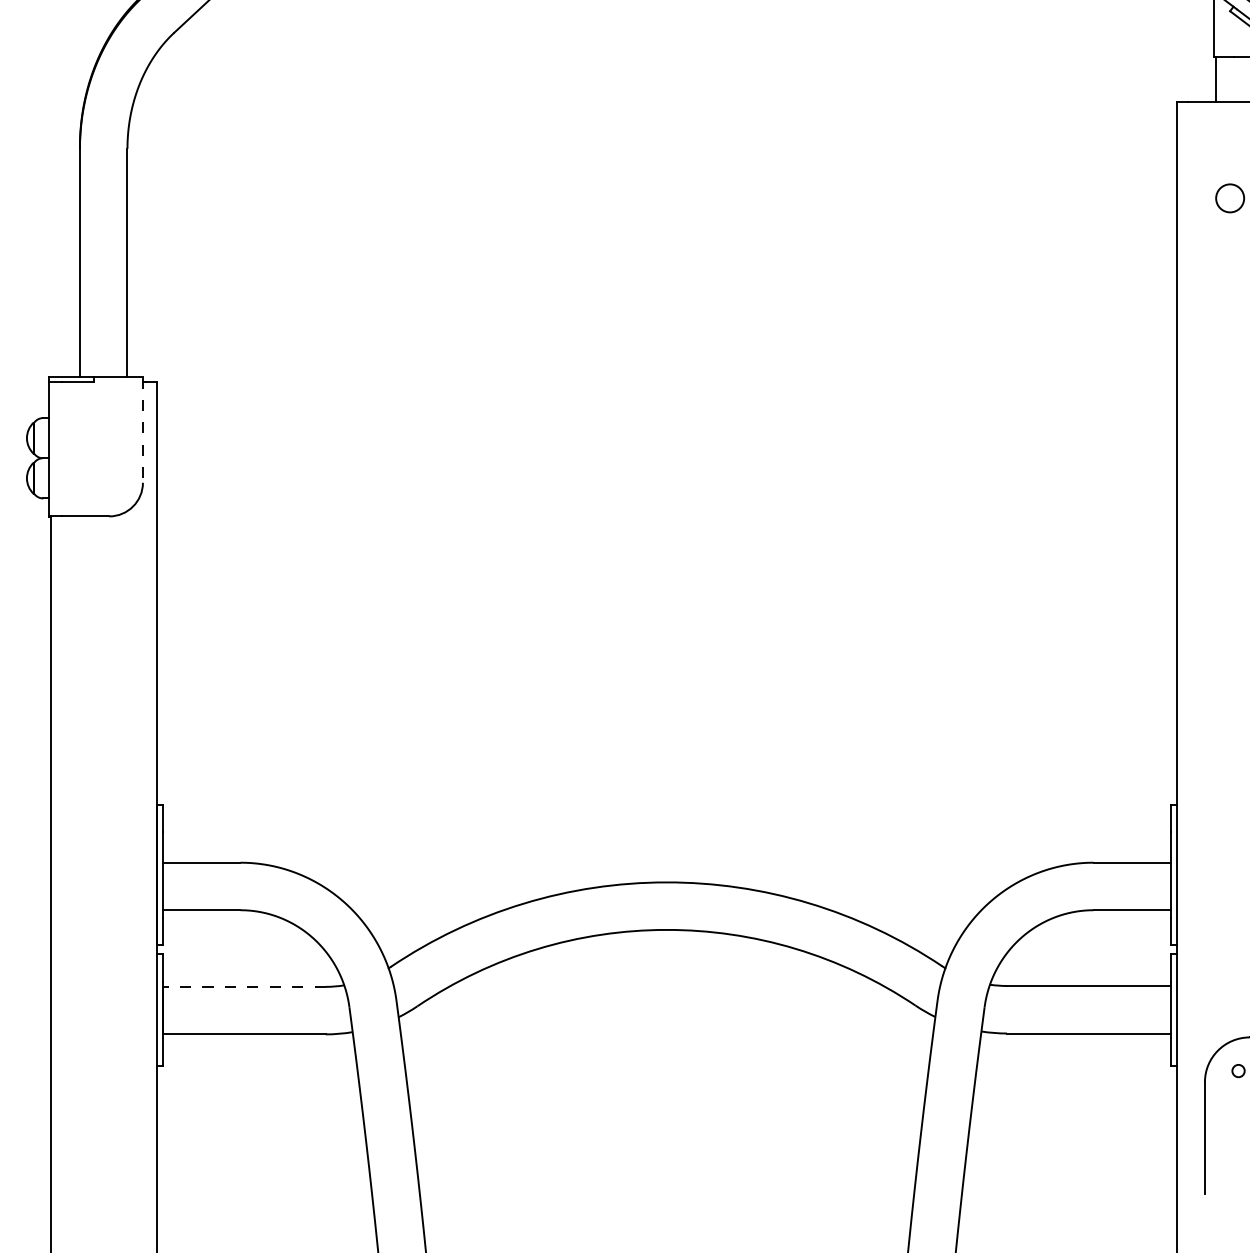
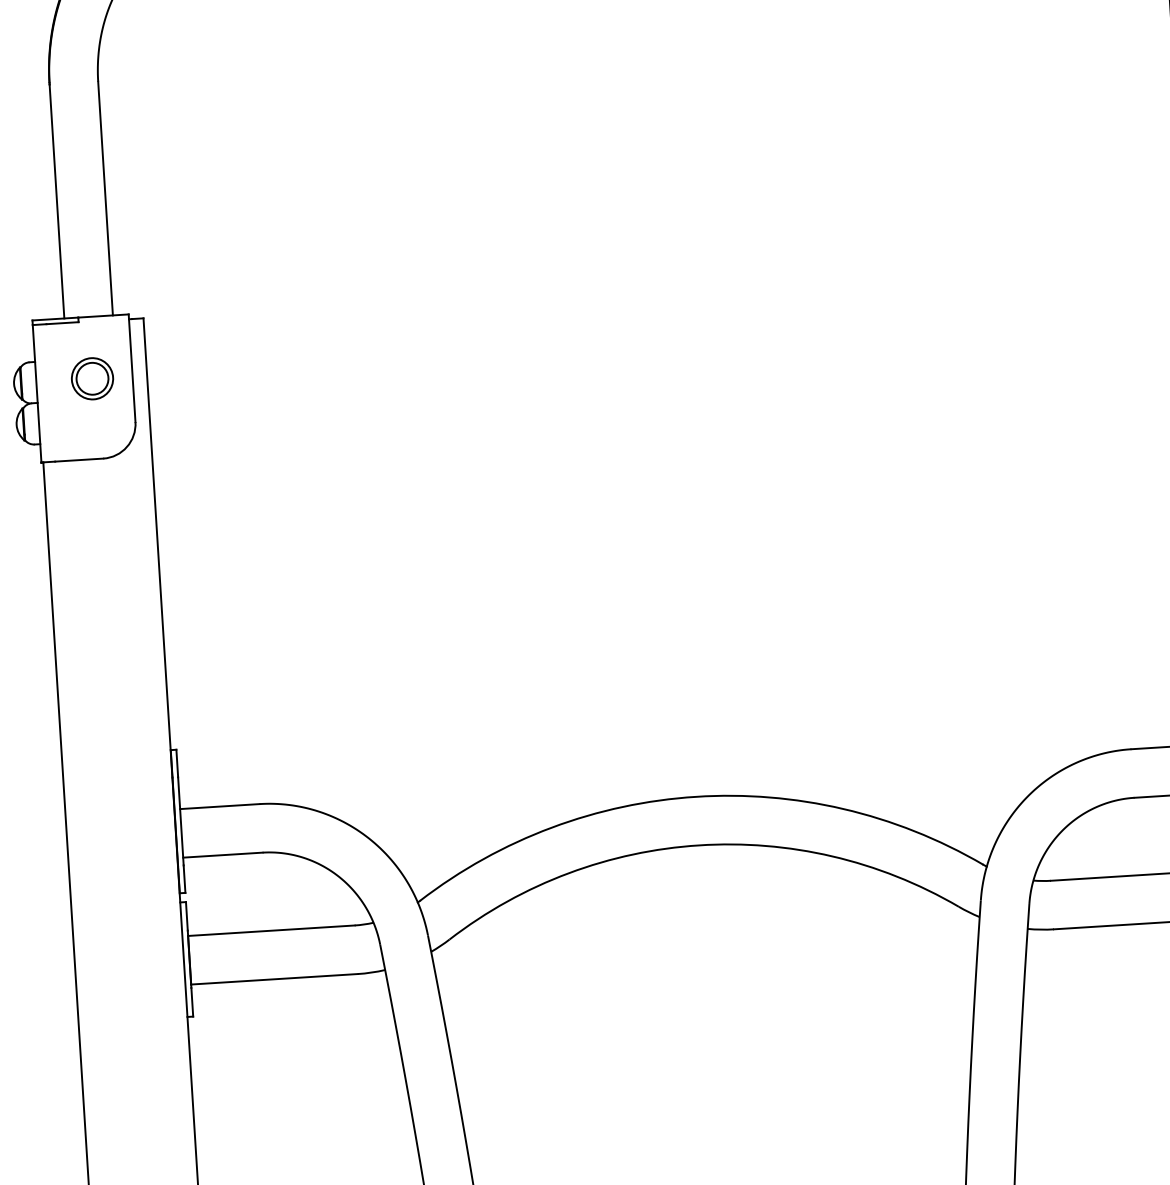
line: (142, 430) -> (131, 368), dashed -> solid
part: (103, 437) -> (92, 378), added
line: (243, 986) -> (270, 930), dashed -> solid

